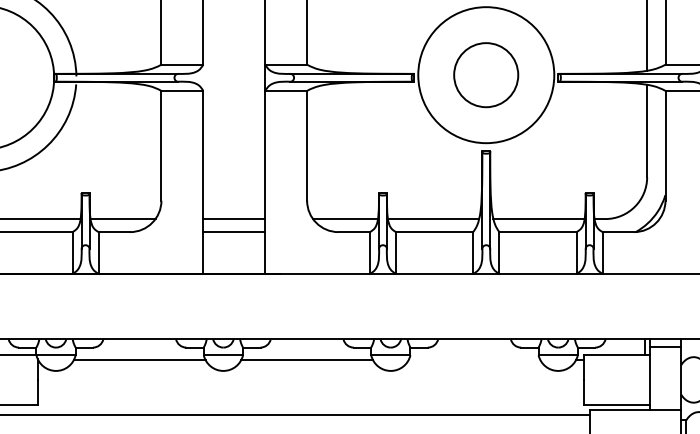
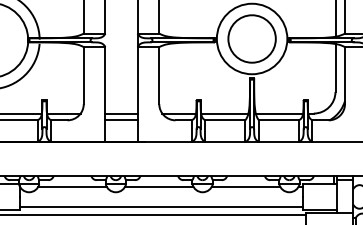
circle: (485, 74) -> (251, 38), size x1.43
line: (473, 359) -> (245, 186), added
line: (309, 400) -> (160, 207), added

